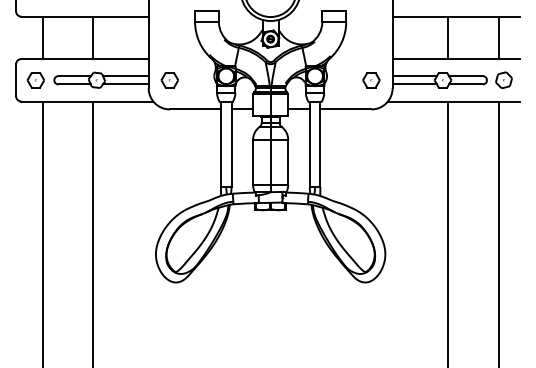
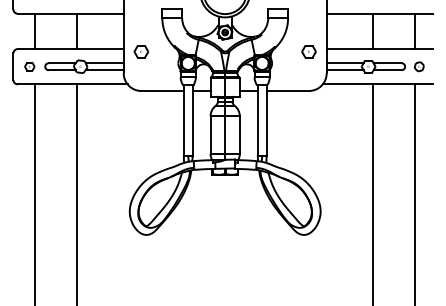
part: (35, 80) -> (29, 66), size x0.7
part: (169, 80) -> (141, 51), moved
part: (371, 80) -> (309, 51), moved
part: (503, 80) -> (418, 66), size x0.7

